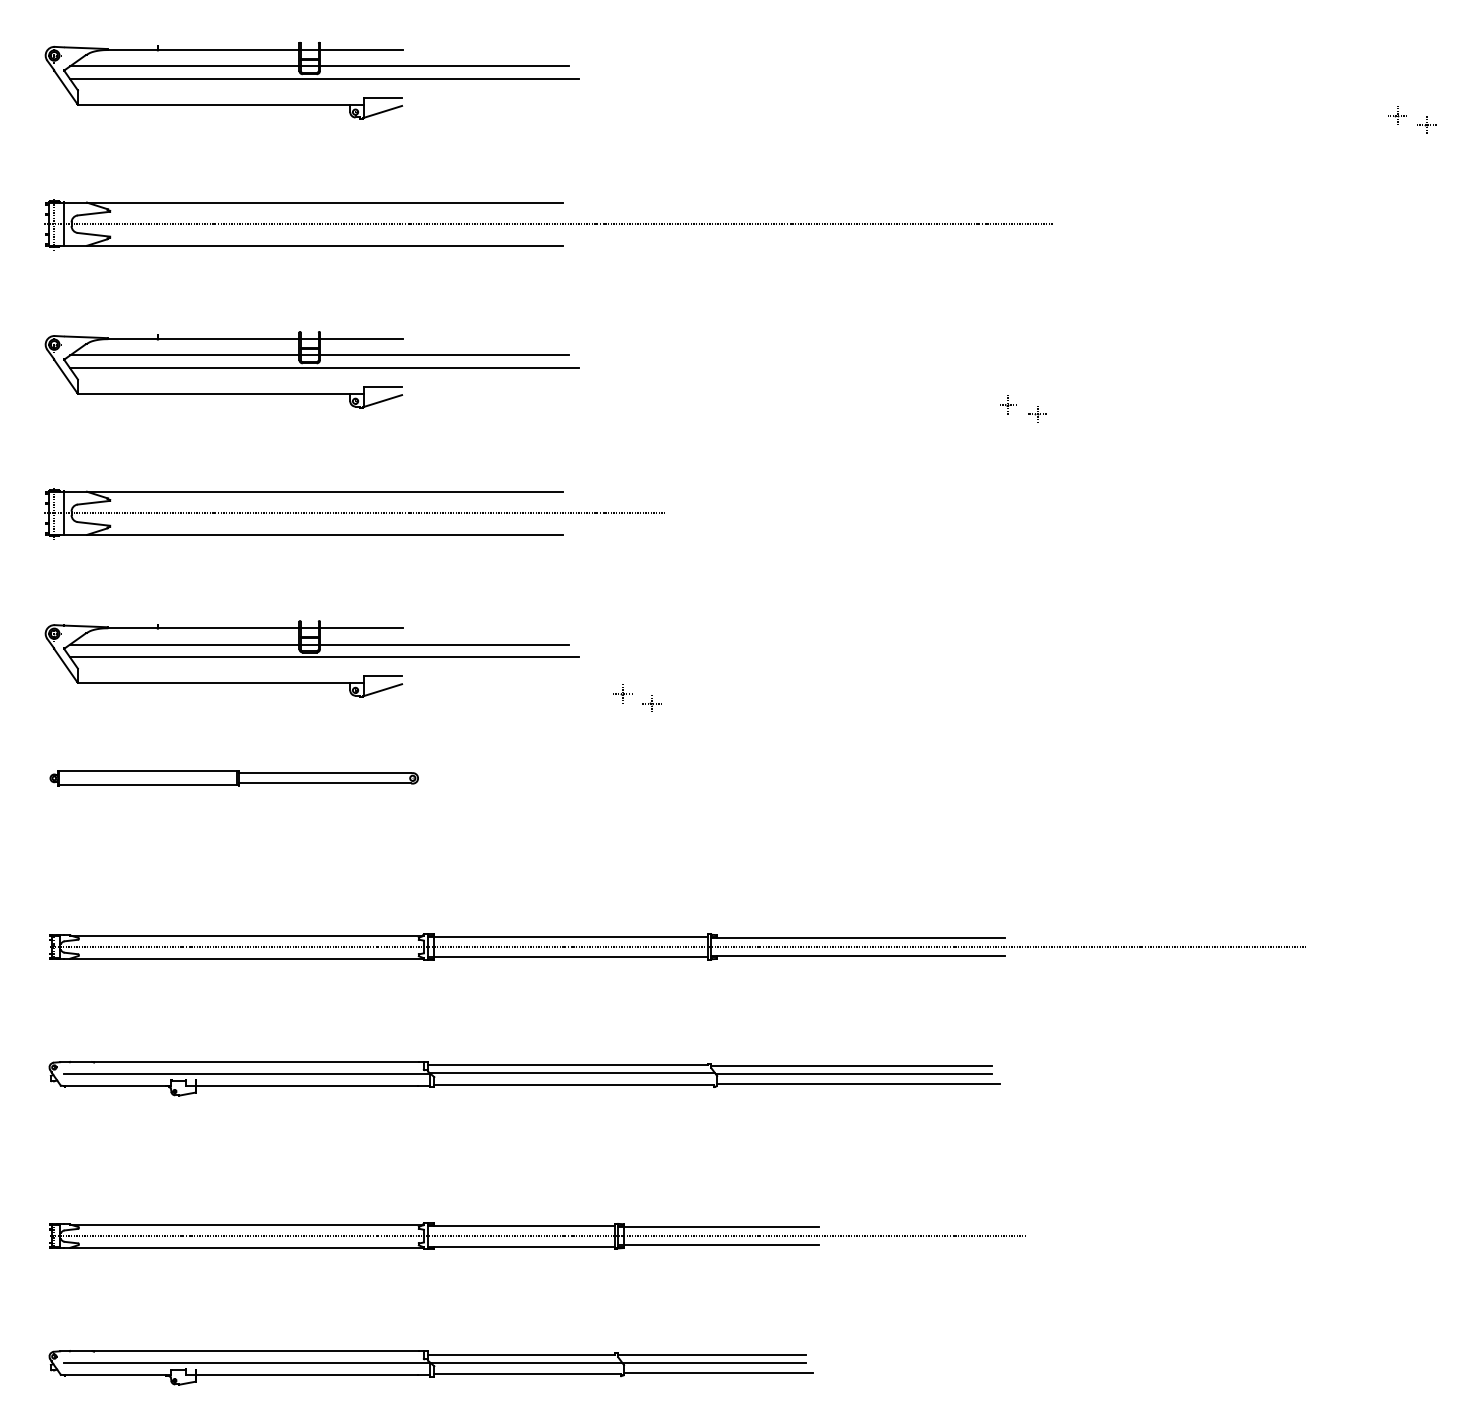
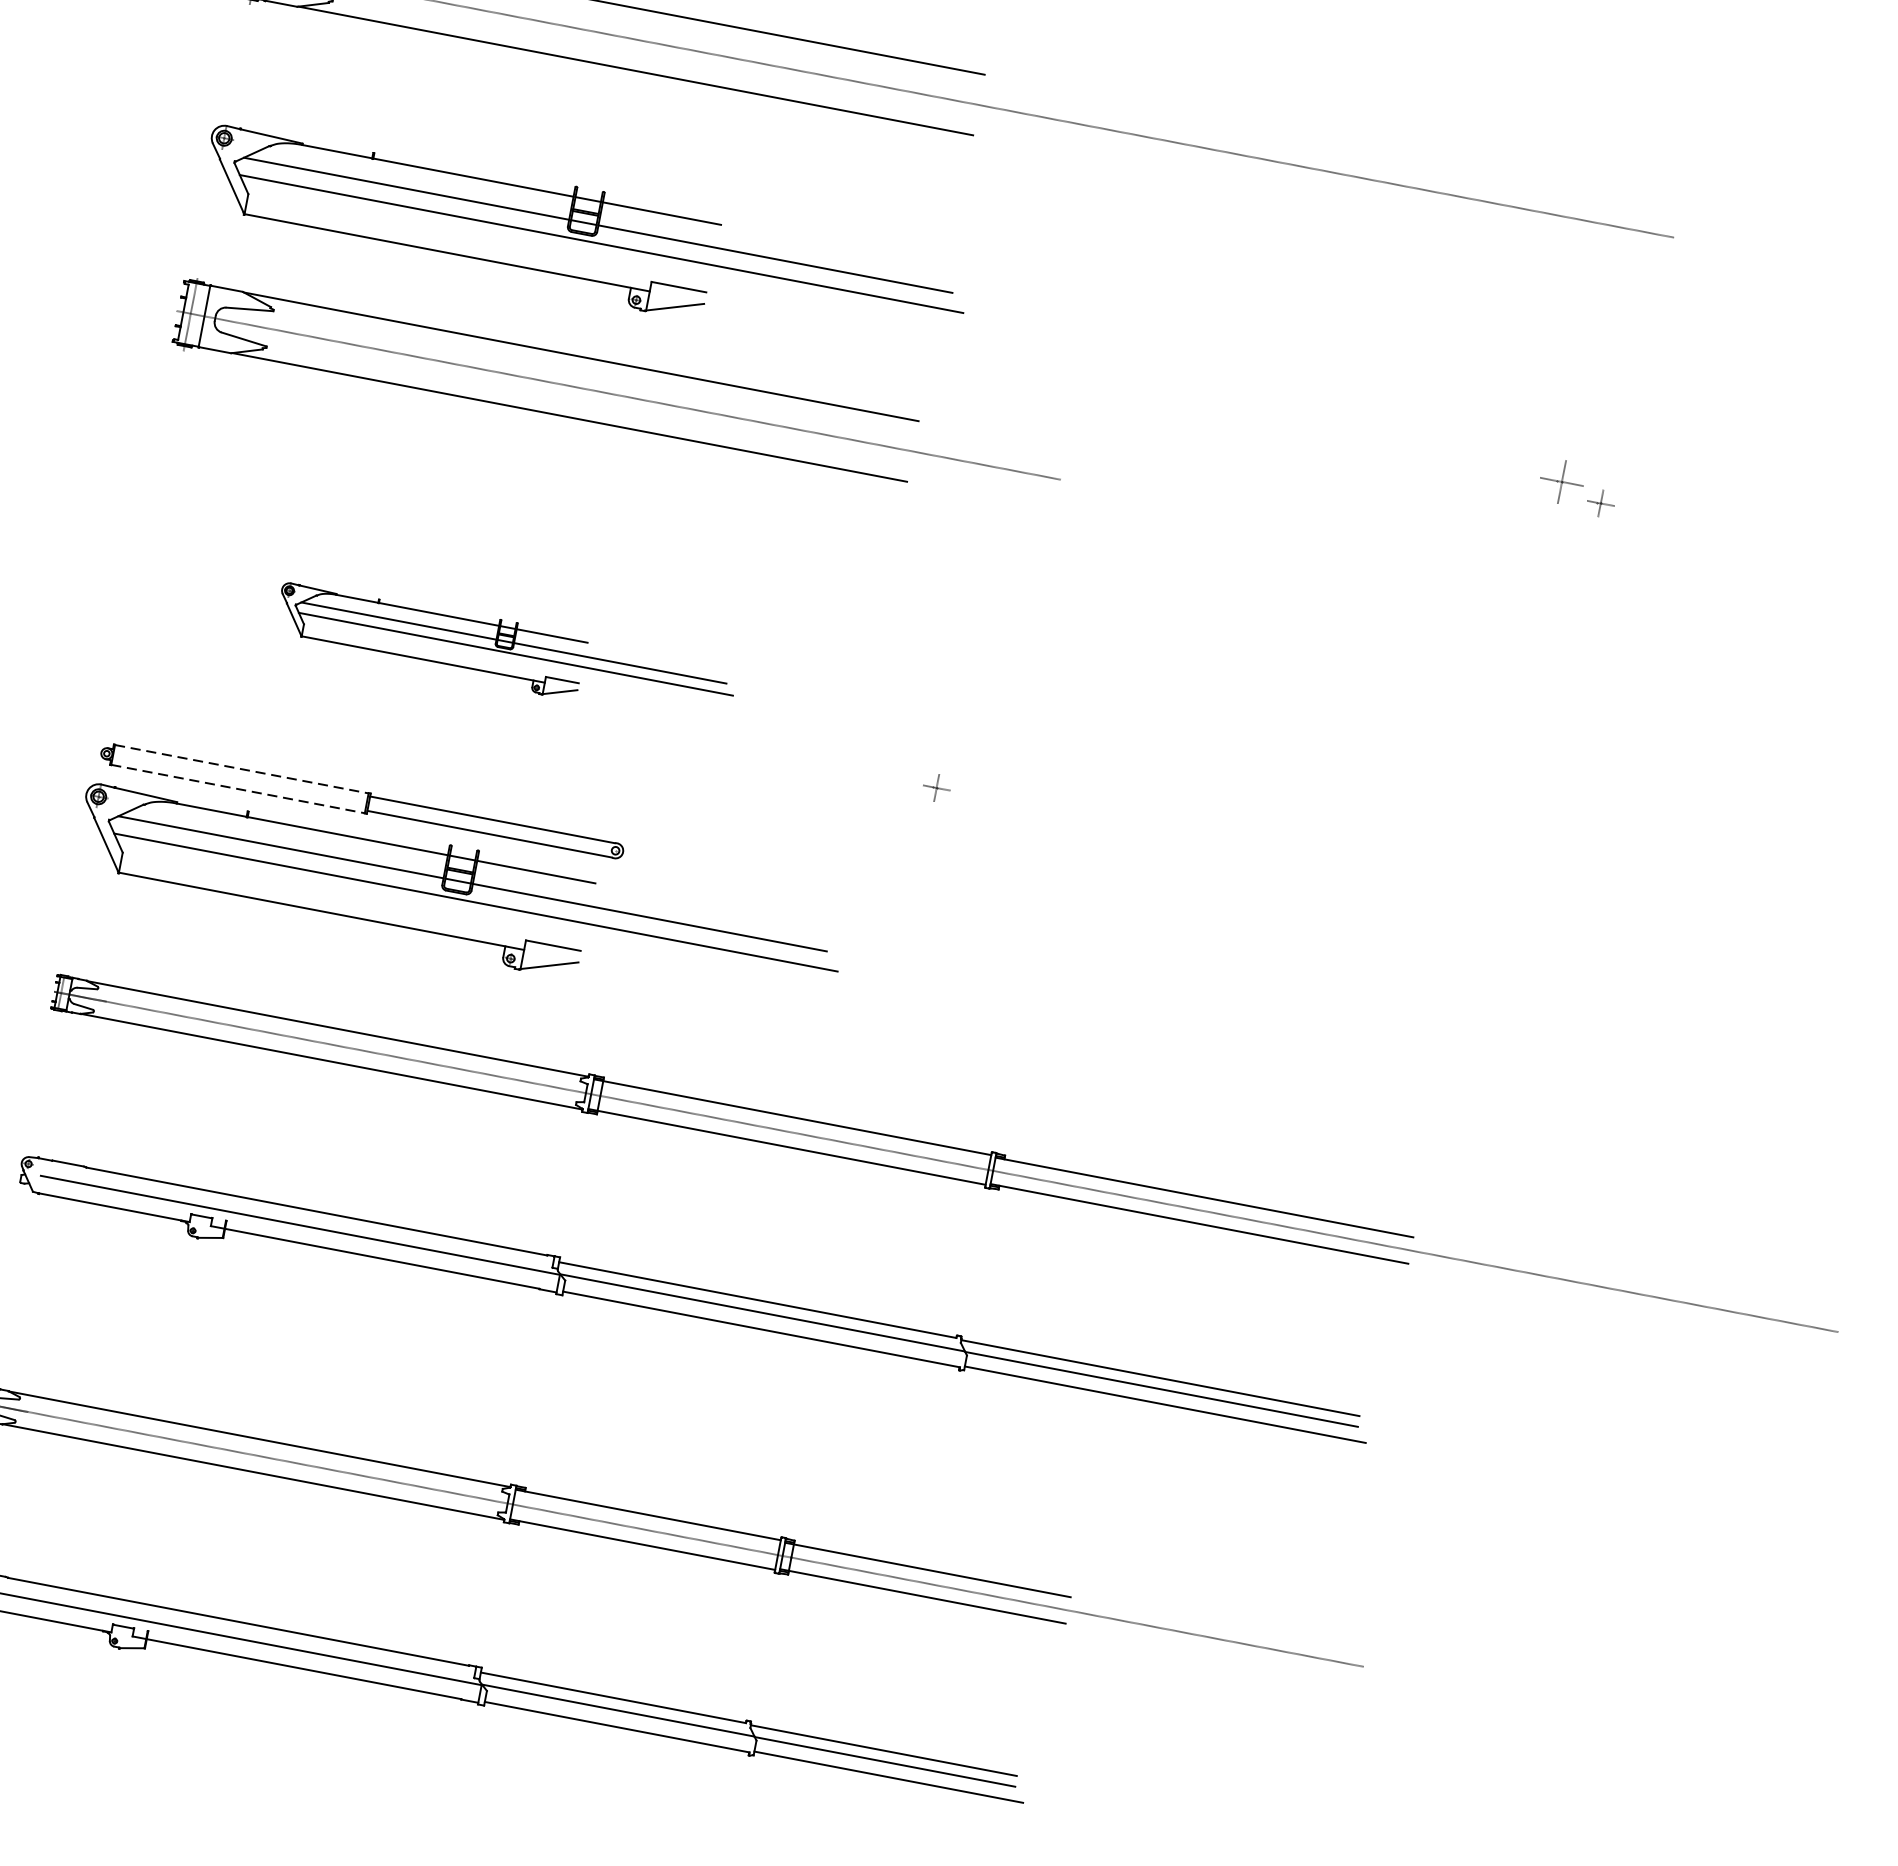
part: (1008, 404) -> (1562, 481), size x1.6
part: (354, 513) -> (616, 395), moved
part: (311, 658) -> (504, 653), size x0.6
part: (651, 703) -> (974, 809), removed
line: (148, 771) -> (242, 769), solid -> dashed
line: (148, 785) -> (238, 789), solid -> dashed
part: (311, 833) -> (456, 901), added

